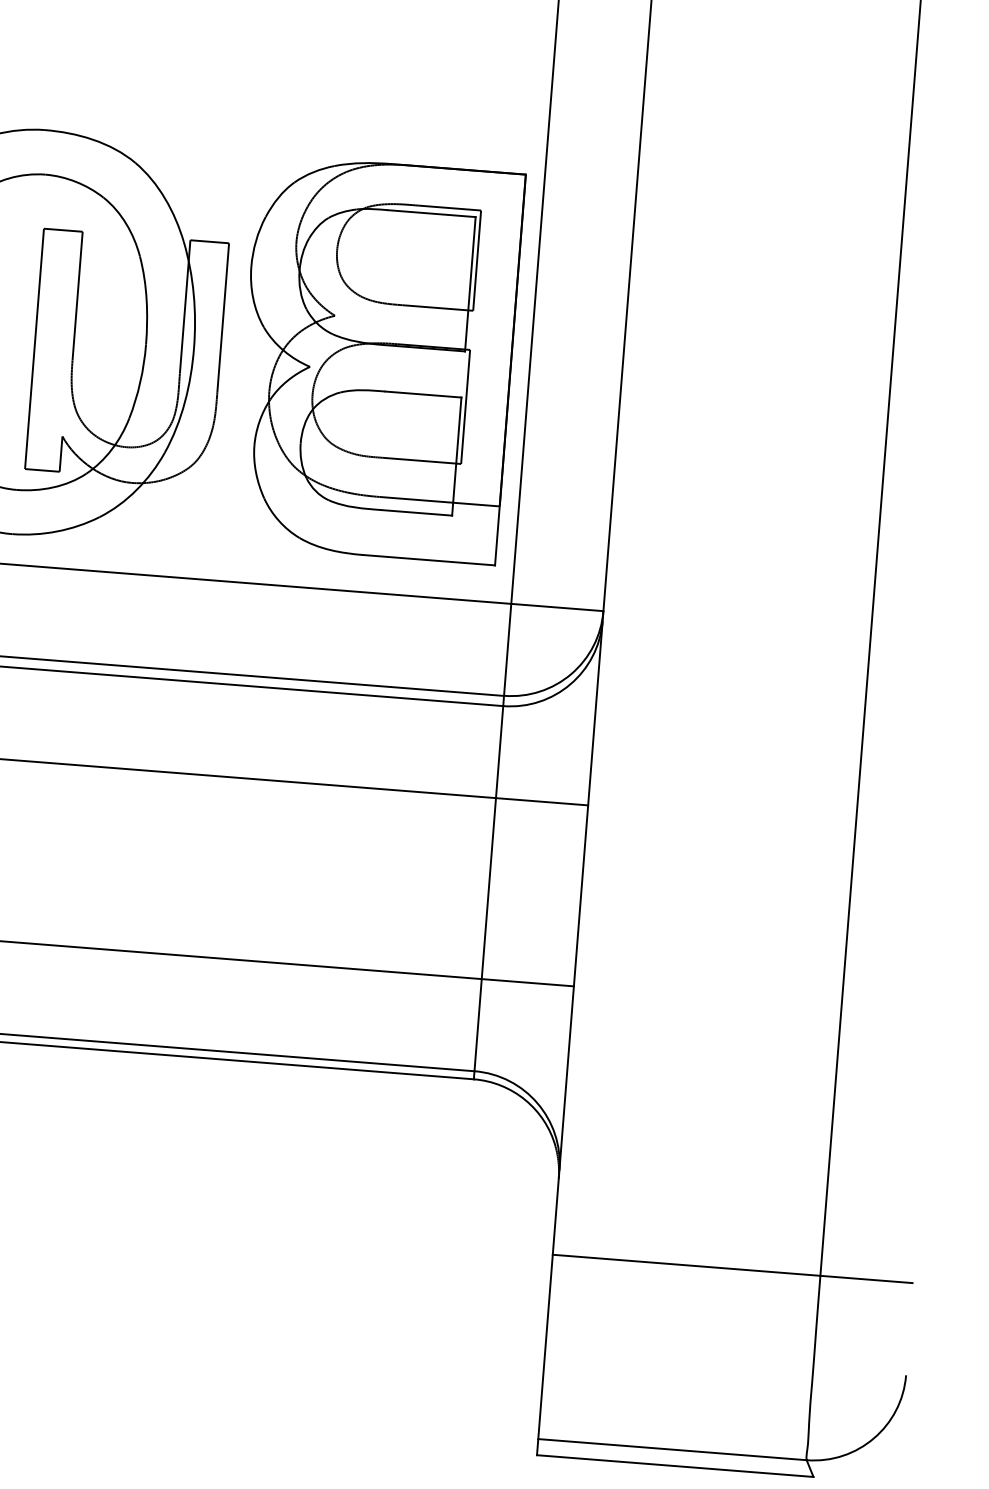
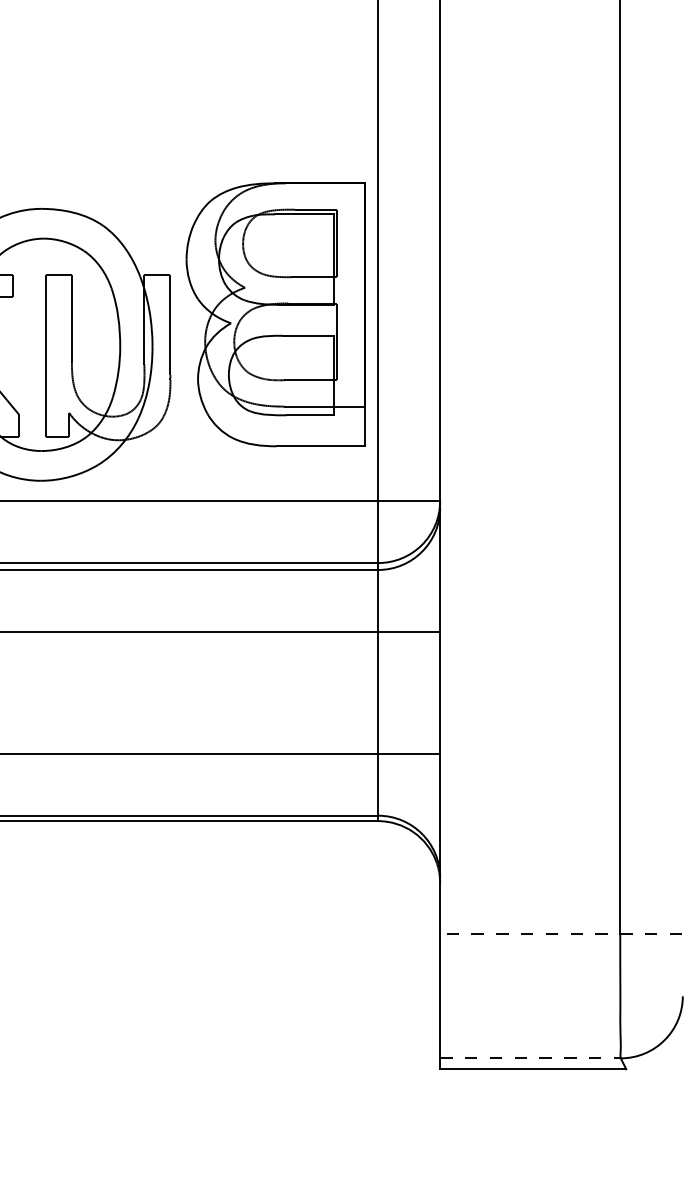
part: (377, 359) -> (275, 314), moved
line: (731, 1269) -> (560, 934), solid -> dashed
line: (672, 1449) -> (530, 1058), solid -> dashed

